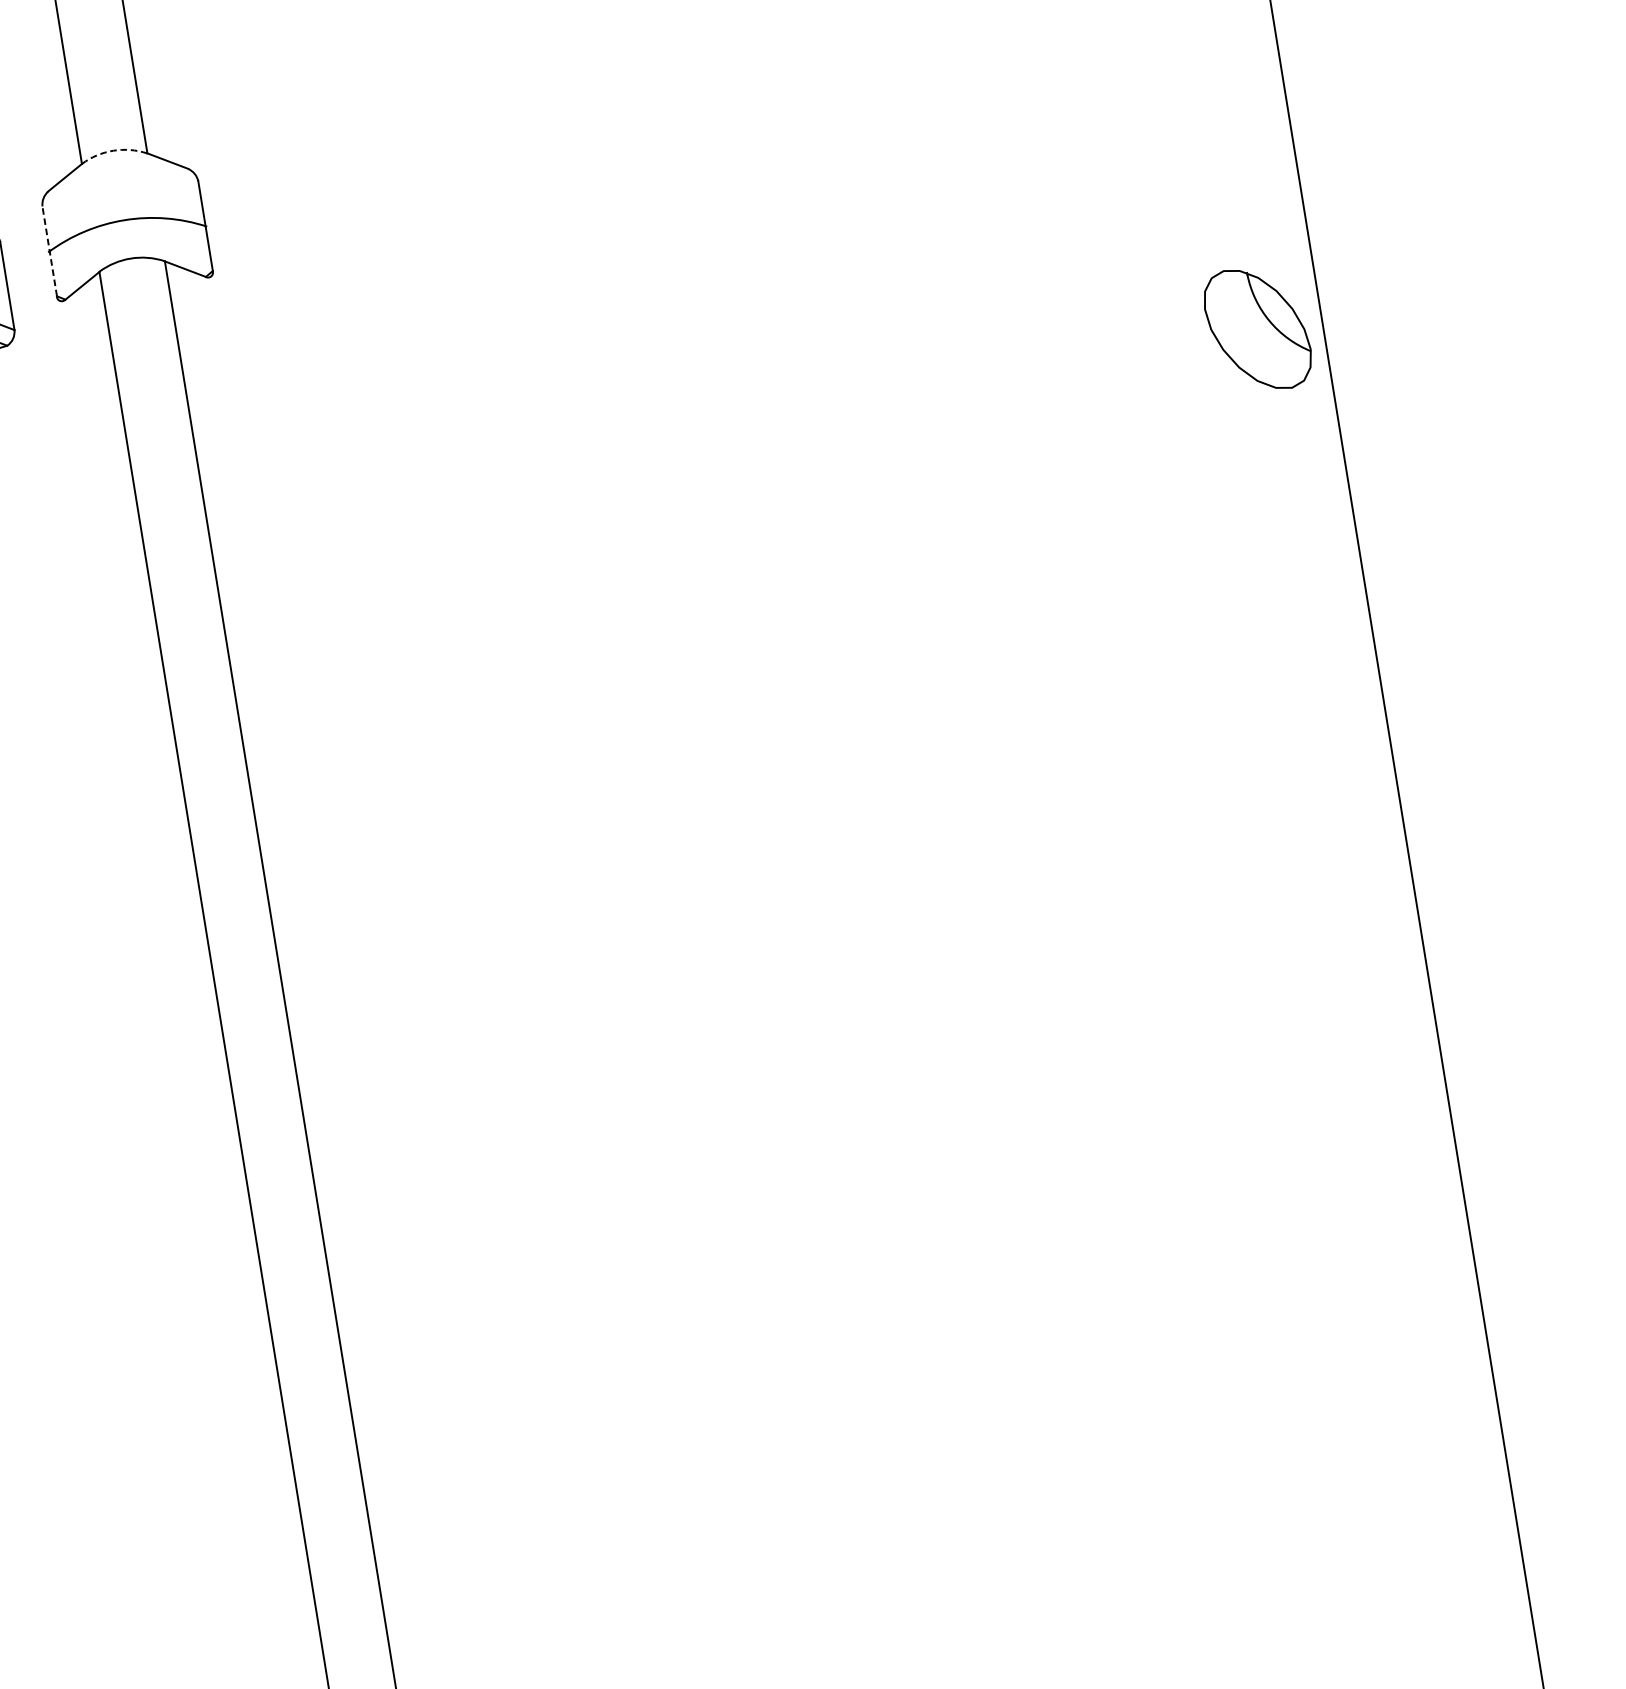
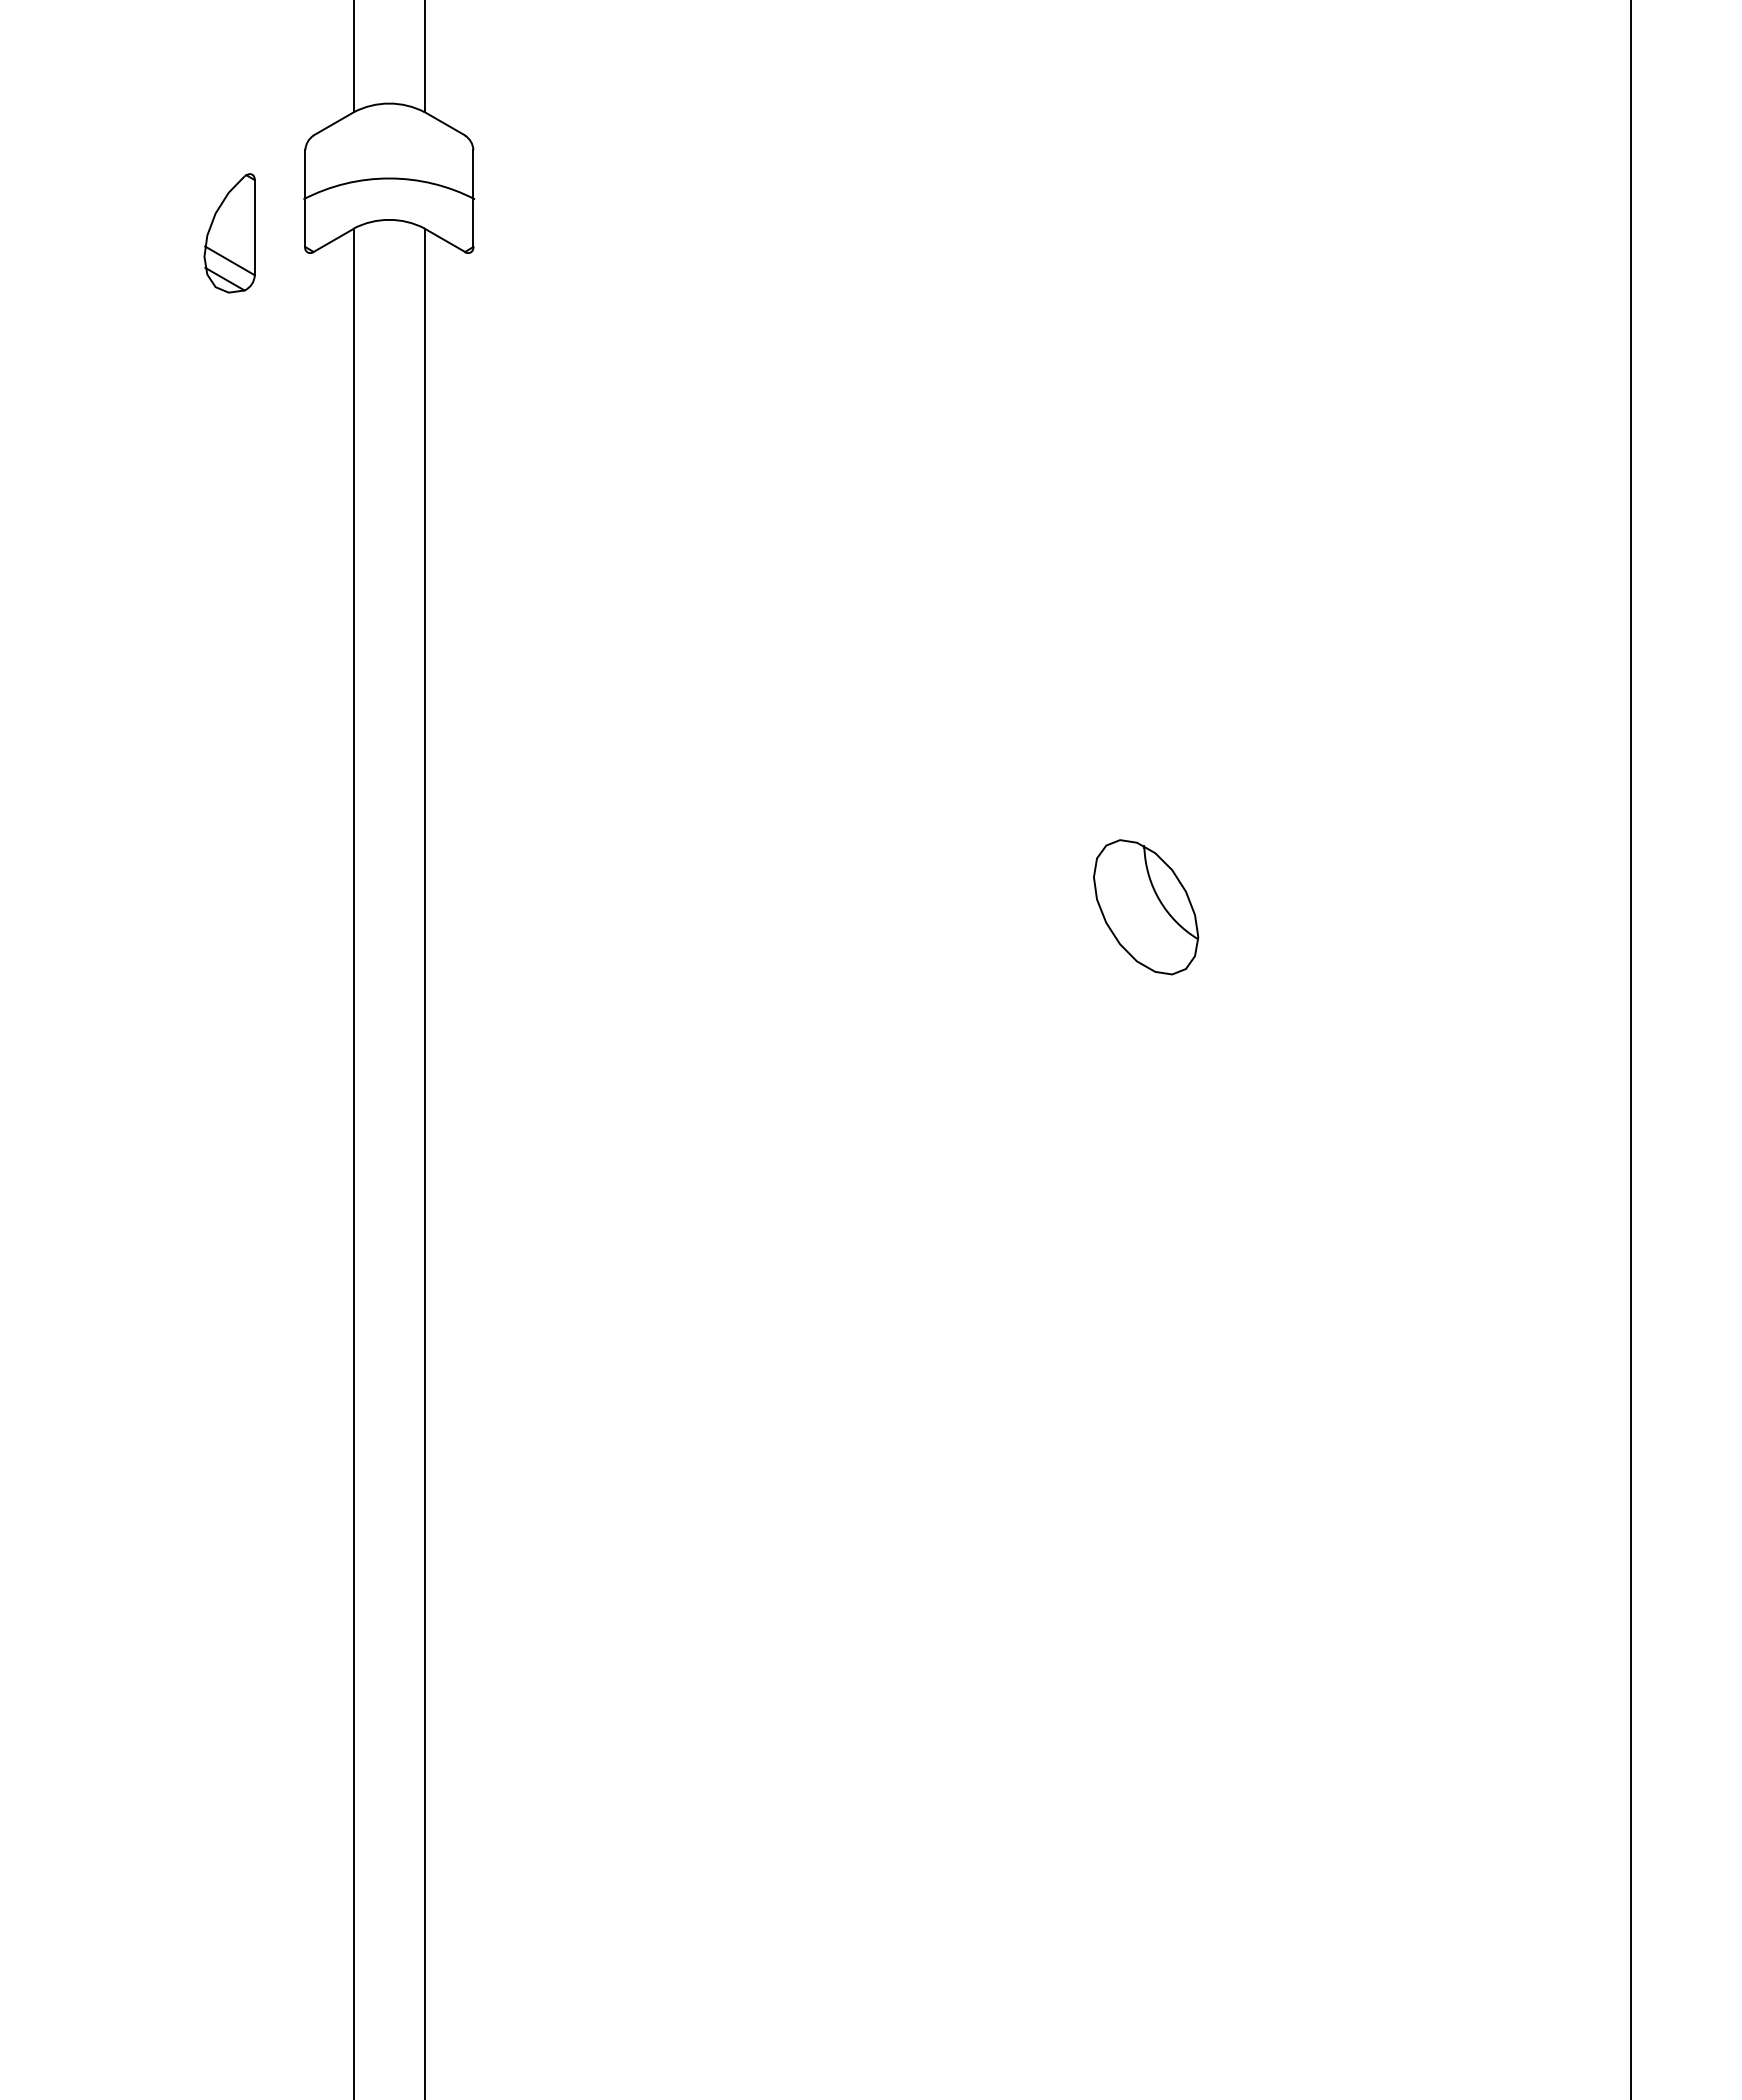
arc: (113, 150) -> (389, 103), dashed -> solid
line: (49, 251) -> (305, 198), dashed -> solid
part: (1258, 329) -> (1146, 907), moved

